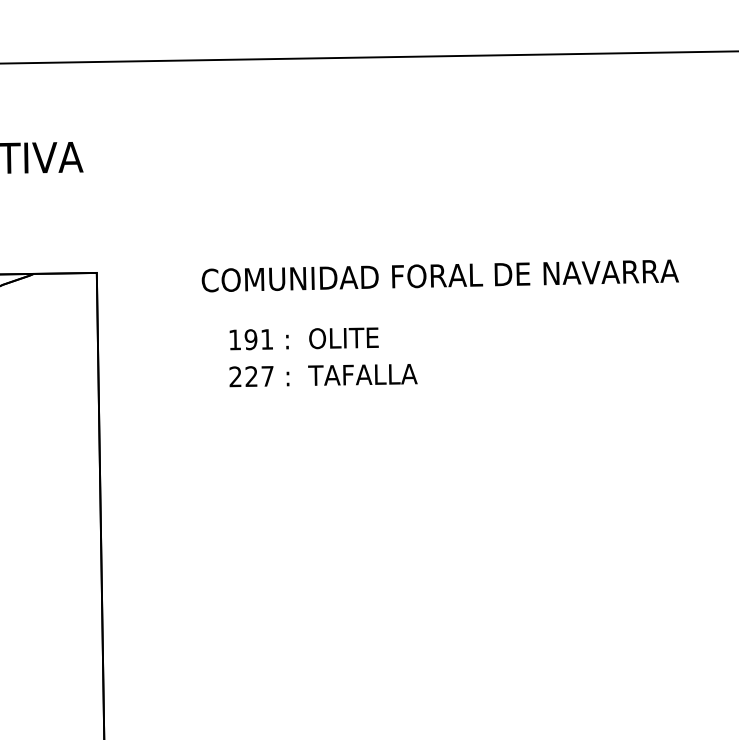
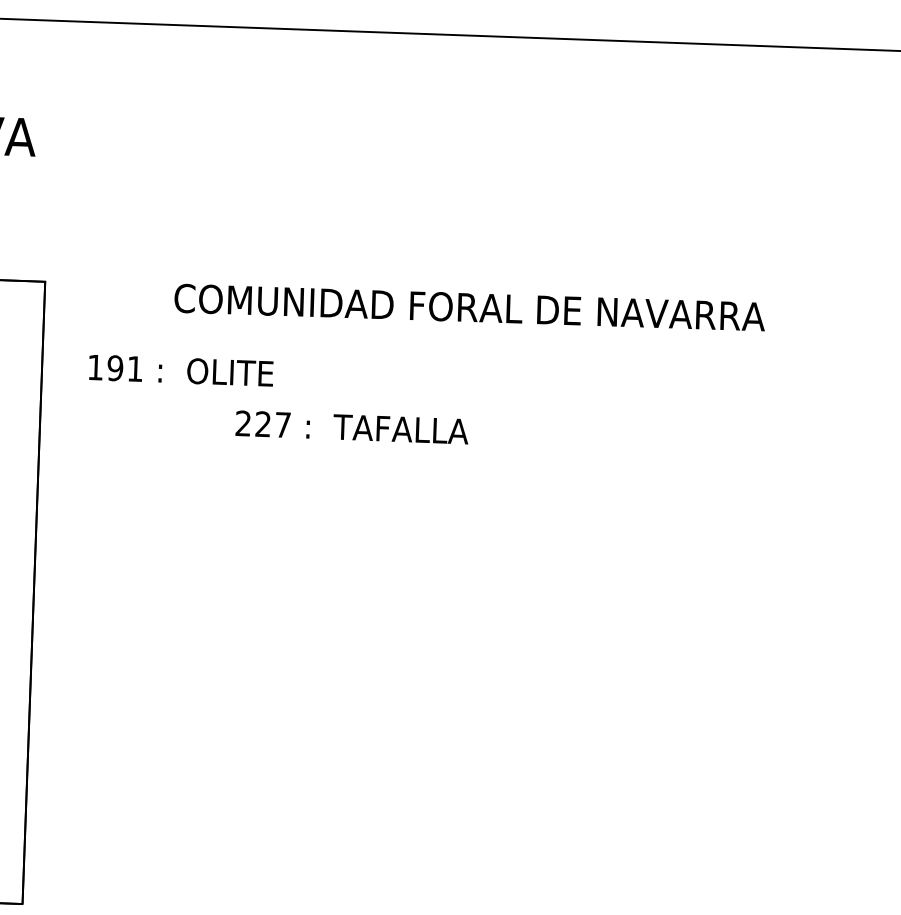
text: (303, 338) -> (180, 370), moved
text: (323, 375) -> (352, 427), moved

